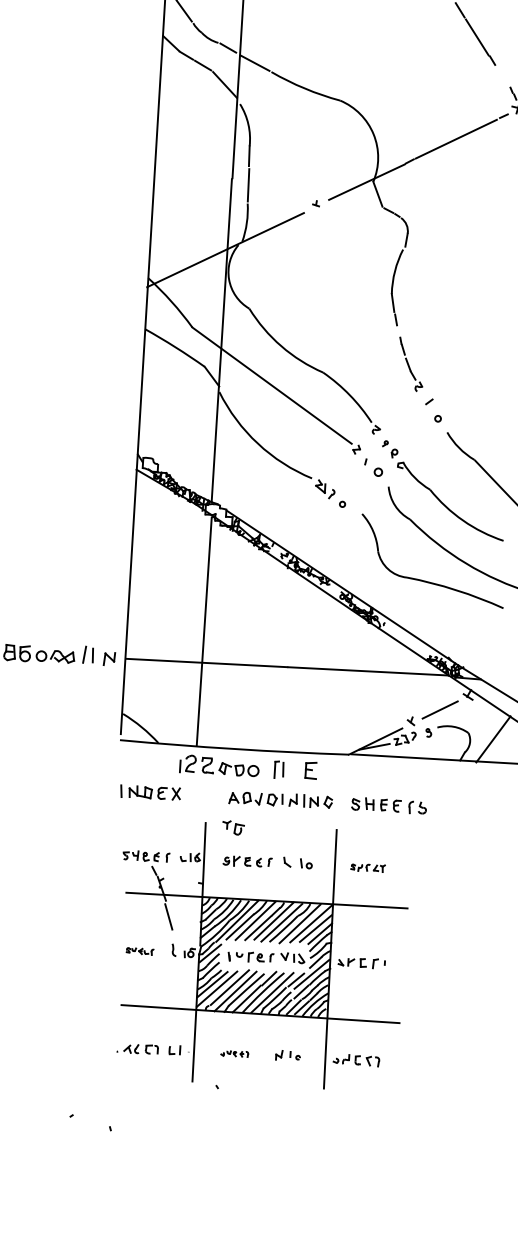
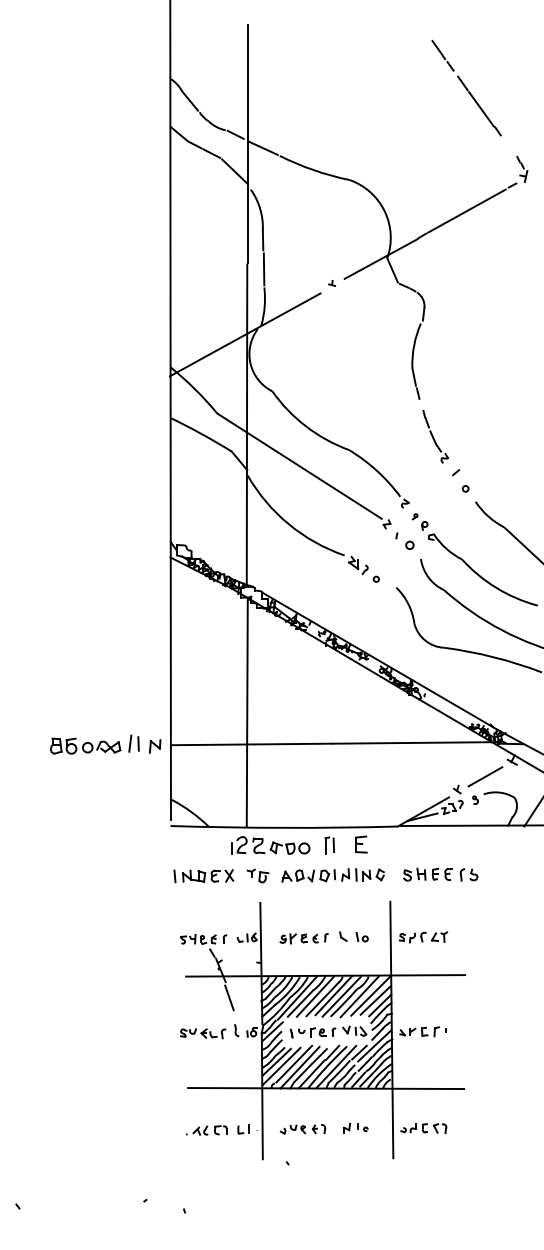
part: (232, 827) -> (257, 875), moved
part: (367, 868) -> (423, 937), size x1.43
part: (140, 951) -> (203, 1033), size x1.67
part: (234, 1053) -> (302, 1129), size x1.67

